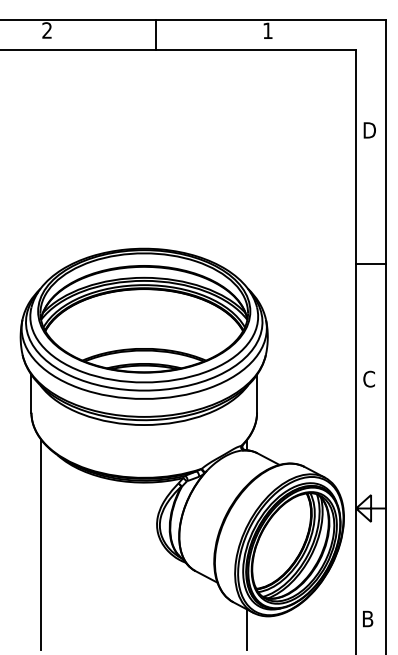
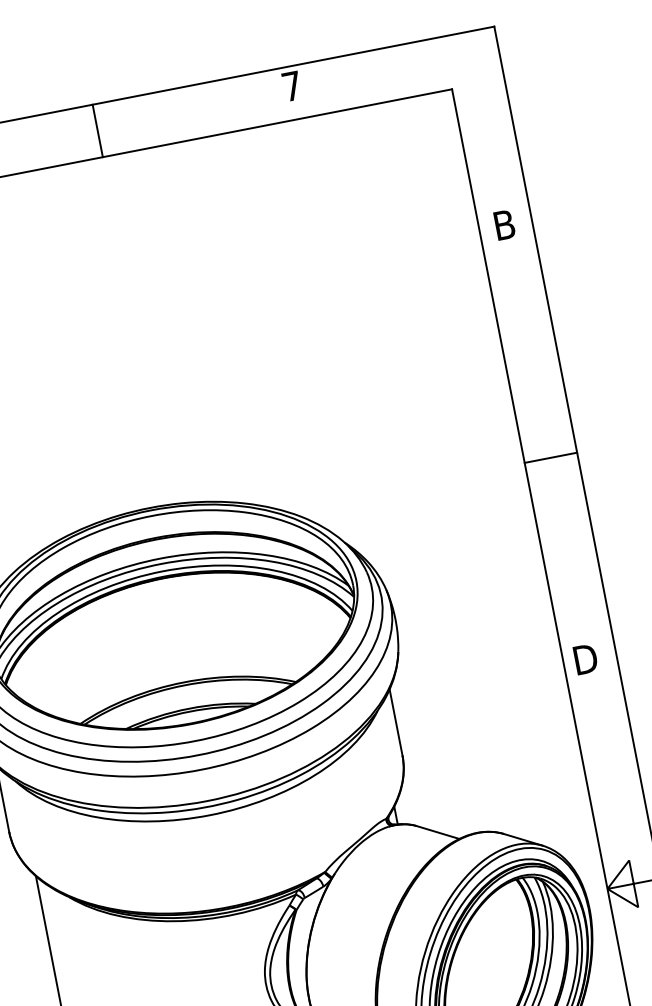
text: (267, 30) -> (291, 85), 1 -> 7
text: (369, 130) -> (502, 225), D -> B
text: (368, 378) -> (585, 658), C -> D

